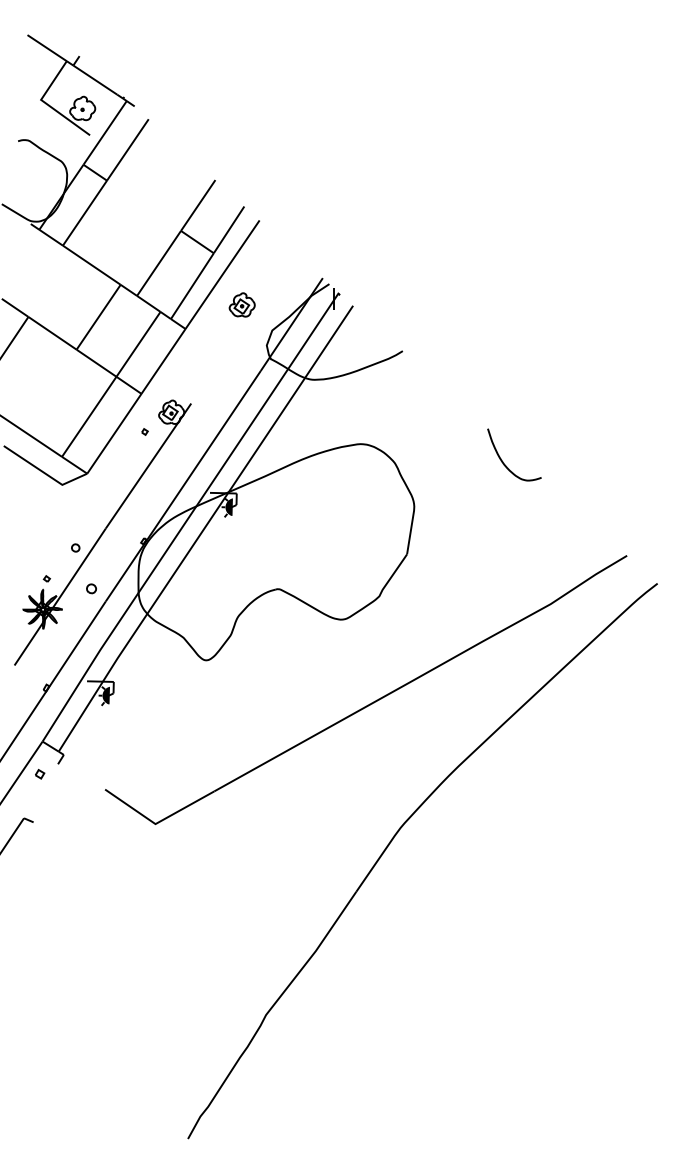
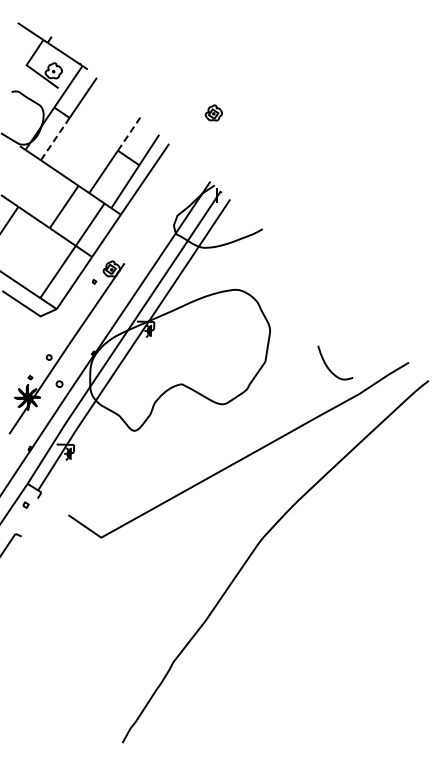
line: (197, 206) -> (128, 134), solid -> dashed
line: (85, 213) -> (55, 139), solid -> dashed
part: (241, 304) -> (213, 112), moved
curve: (503, 460) -> (328, 366), moved

